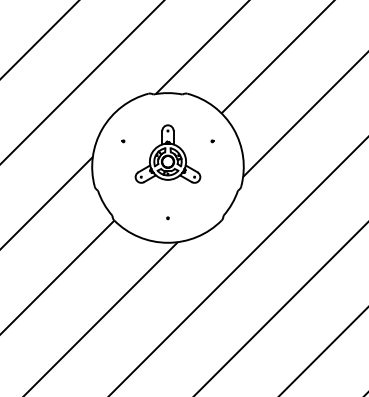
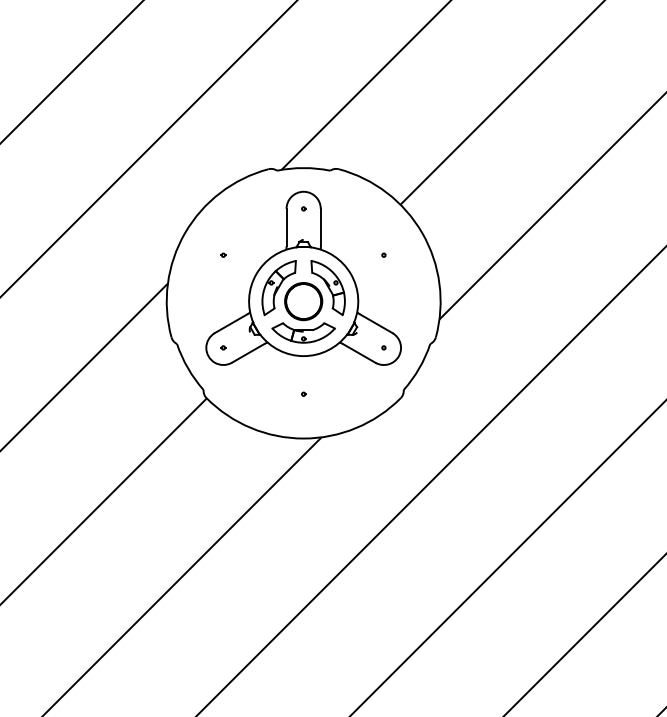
part: (167, 153) -> (302, 277), size x1.67

